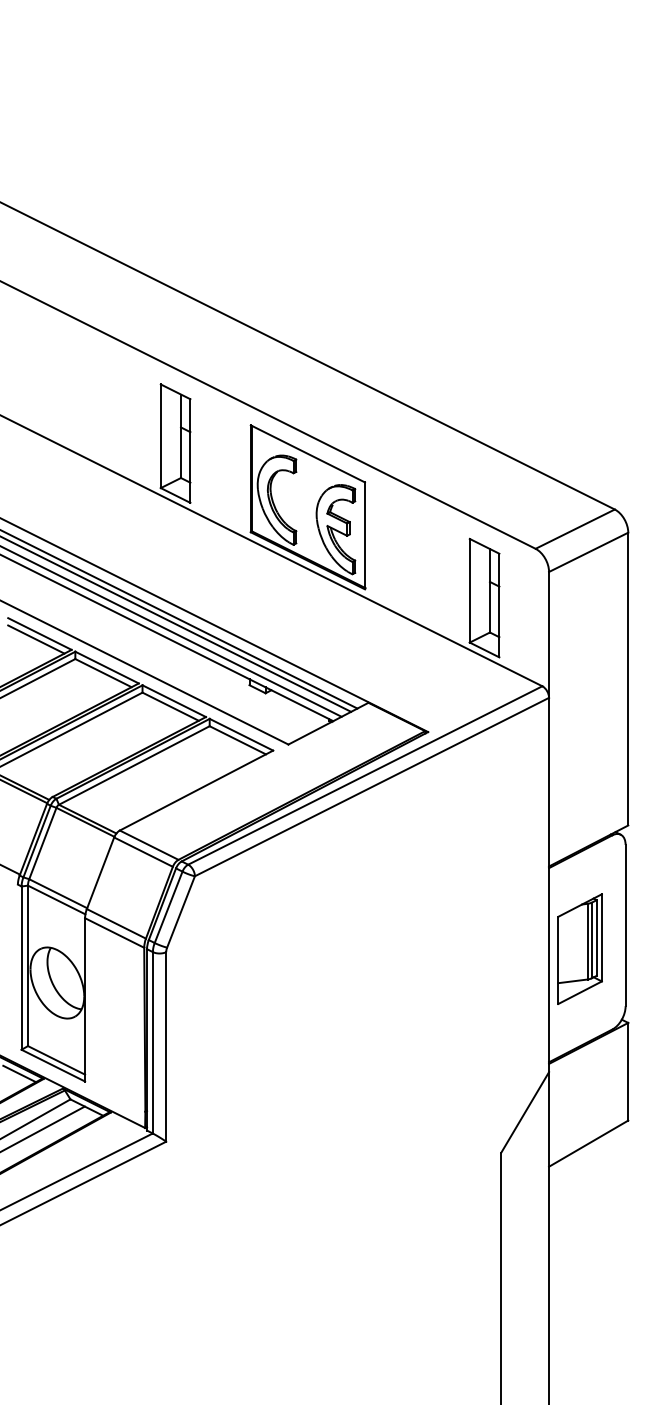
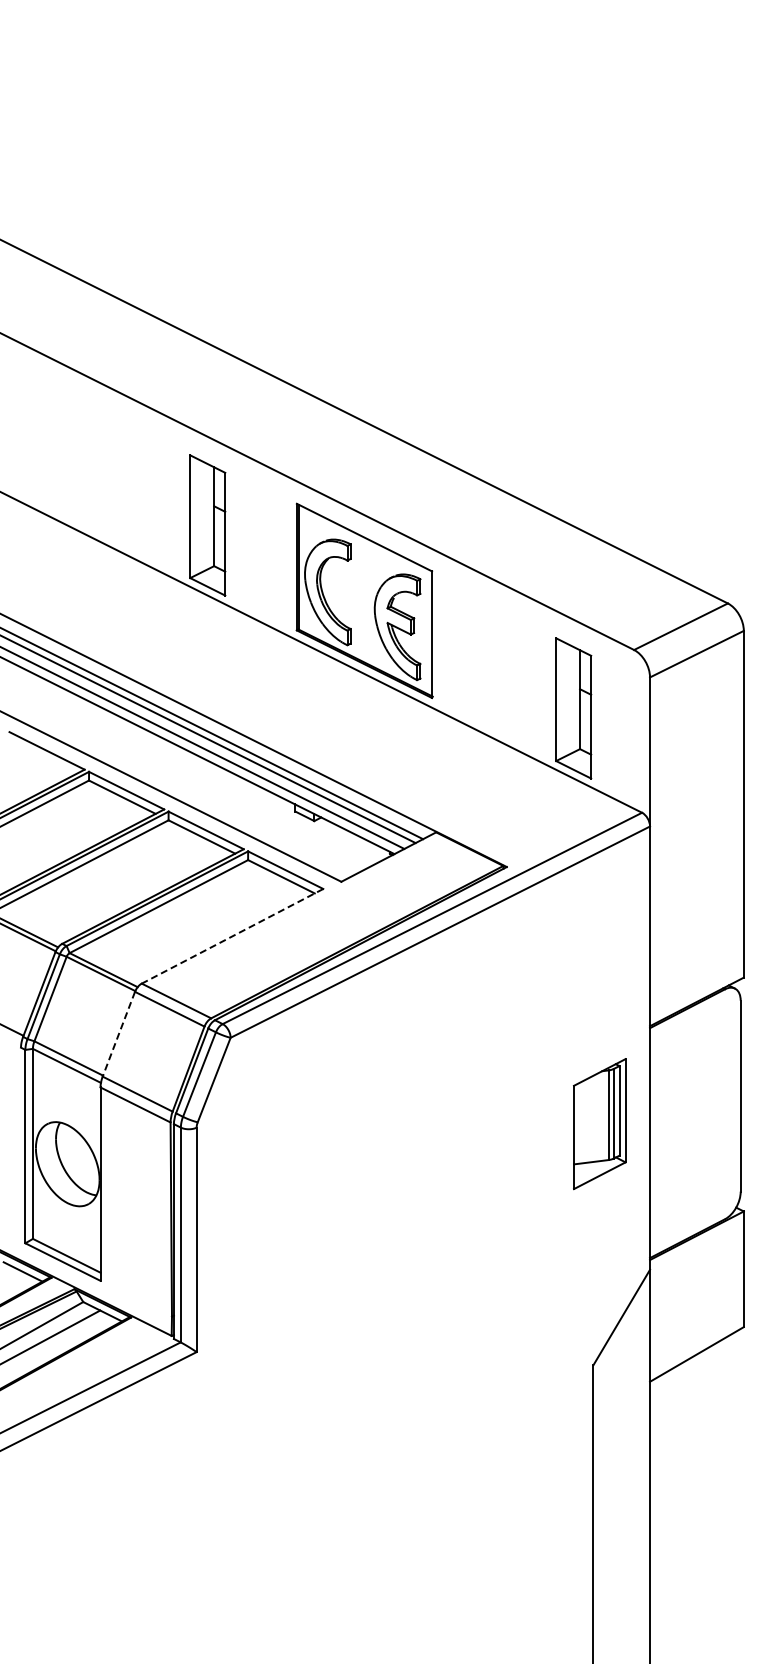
line: (36, 639) -> (42, 757), removed
line: (196, 790) -> (232, 936), solid -> dashed
line: (100, 873) -> (118, 1034), solid -> dashed
part: (579, 949) -> (599, 1124), moved

